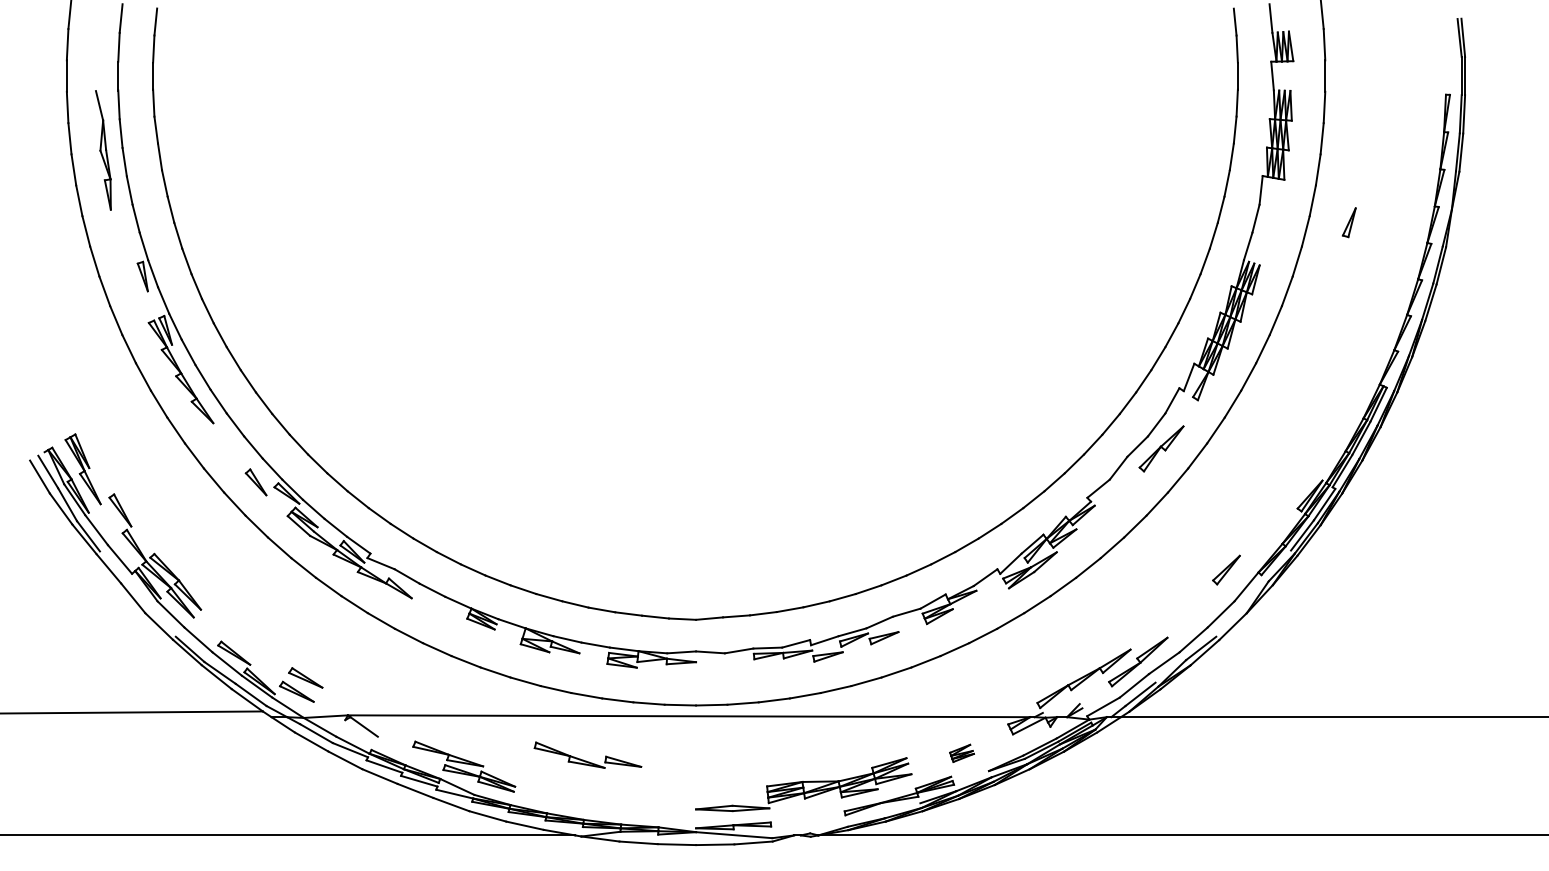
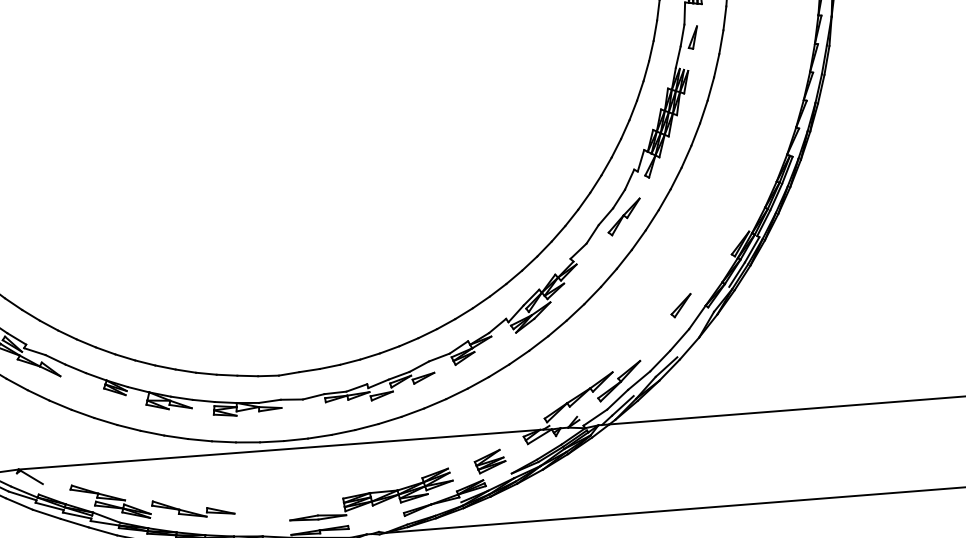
part: (1348, 222) -> (692, 37), moved
part: (961, 753) -> (489, 461), size x1.67
part: (586, 760) -> (192, 512), moved

